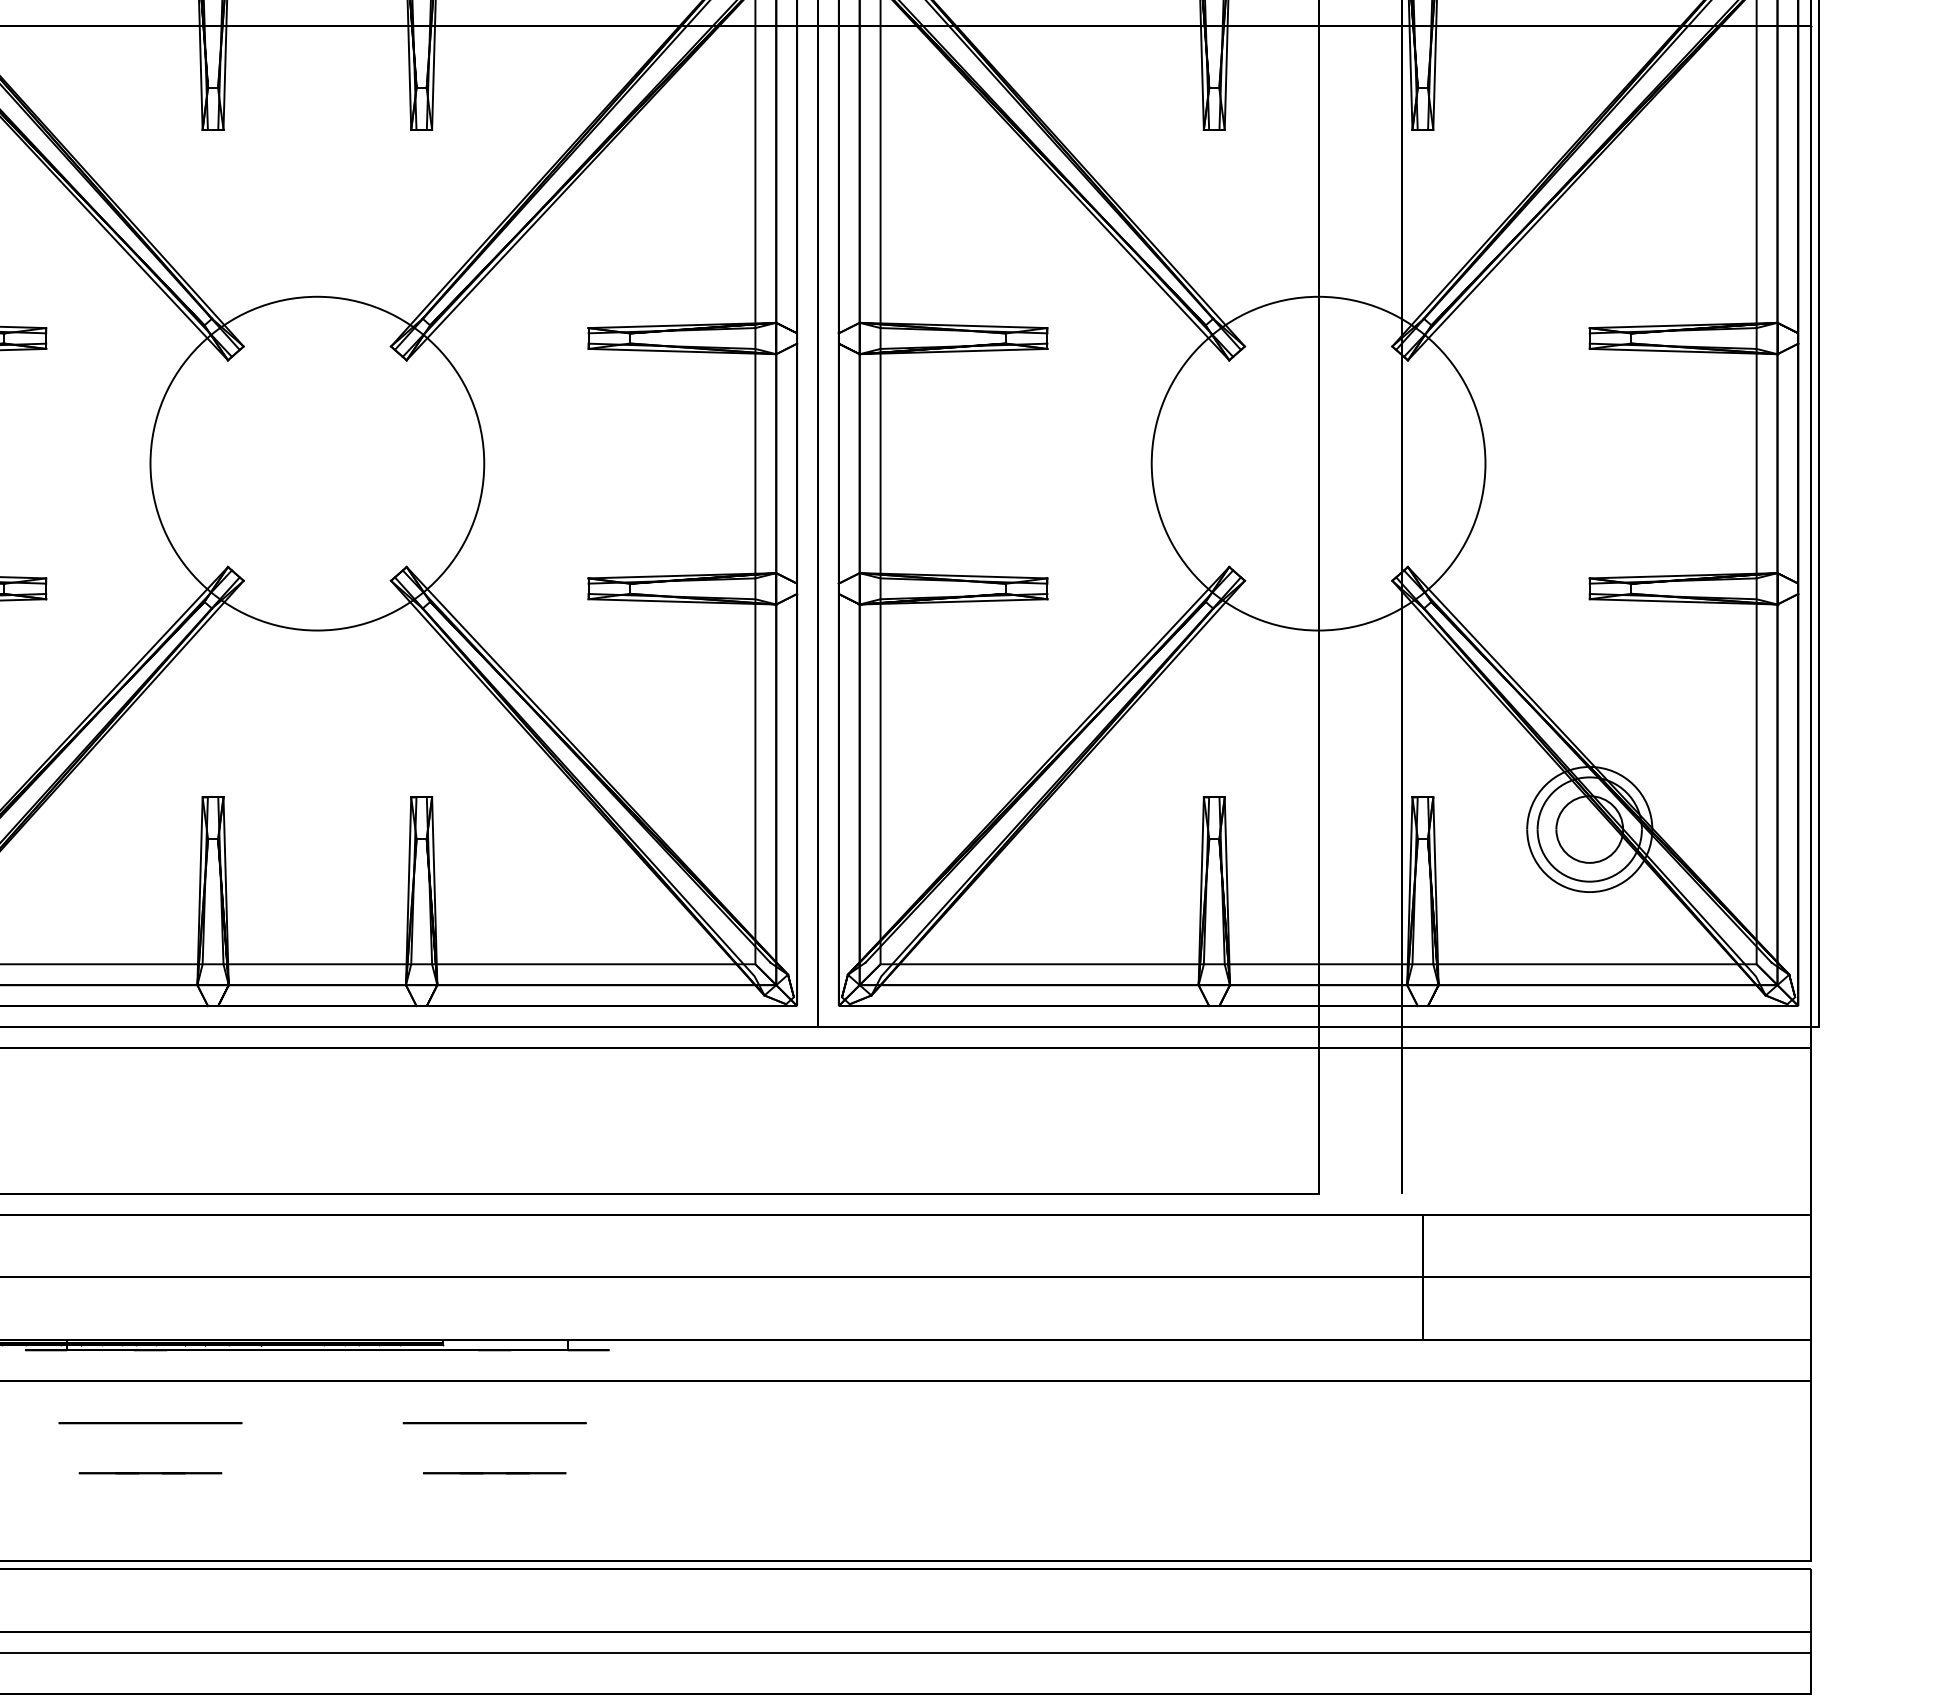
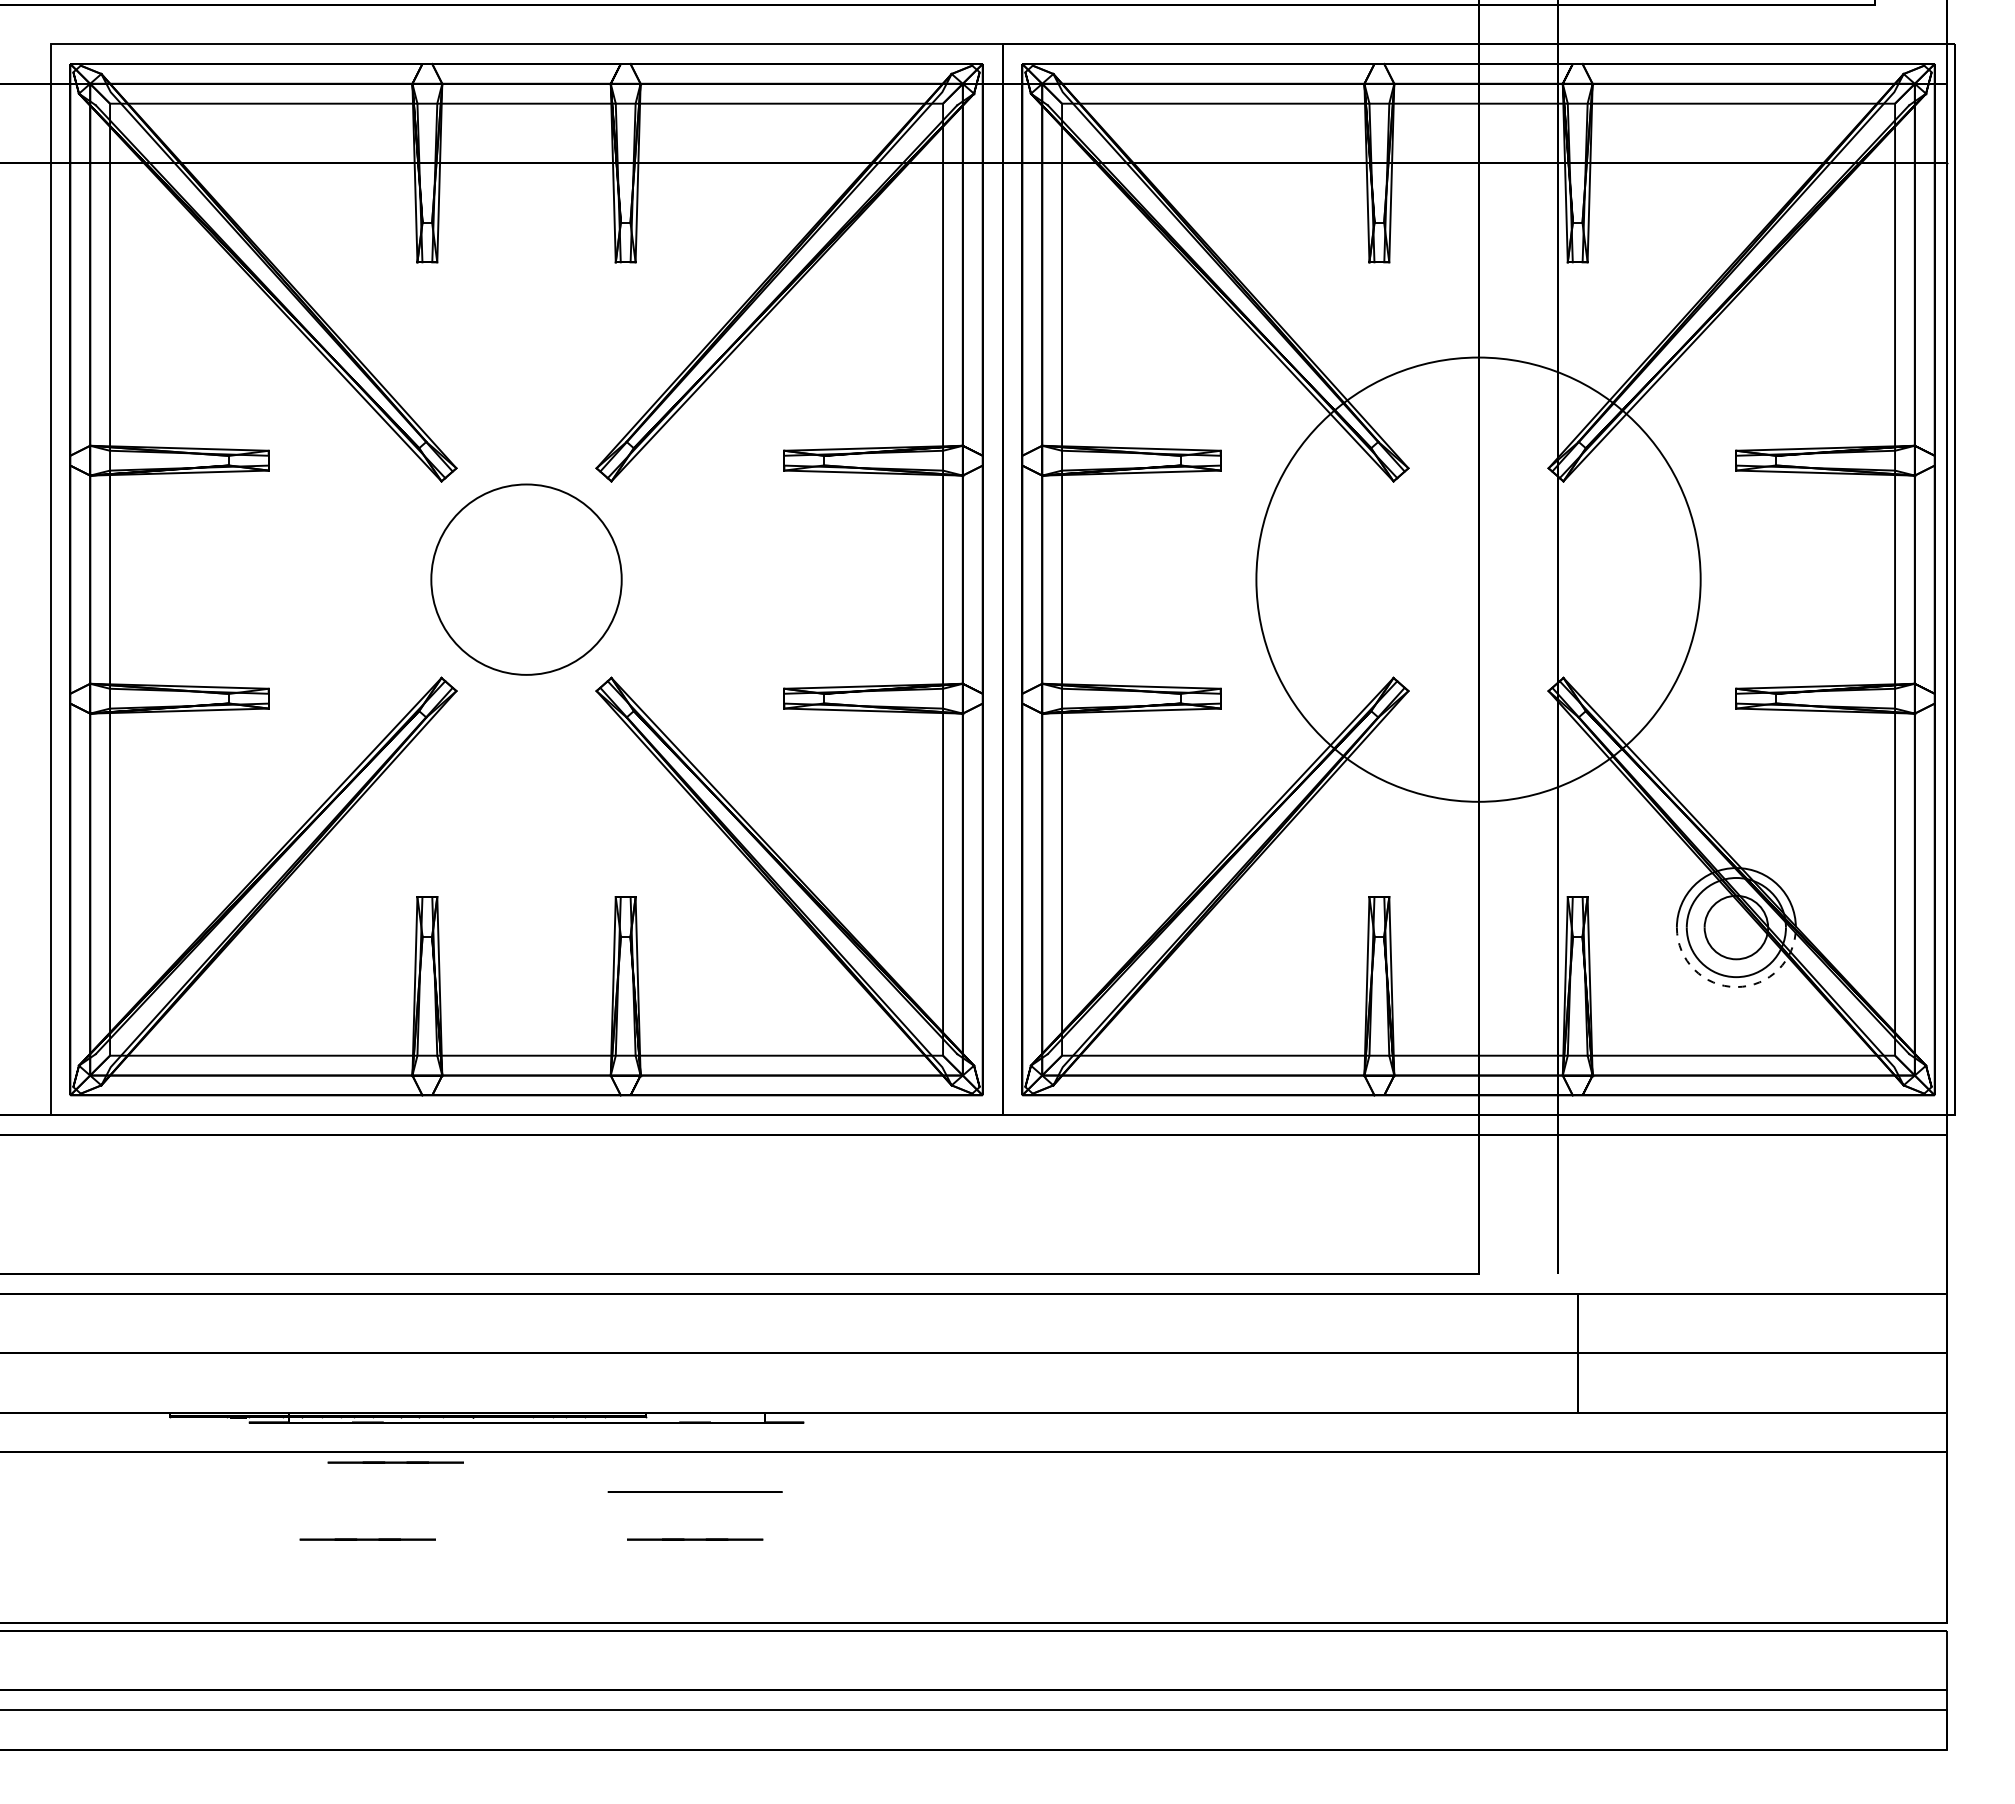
circle: (317, 463) -> (526, 579), size x0.6
circle: (1318, 463) -> (1478, 579), size x1.4
arc: (1589, 892) -> (1736, 987), solid -> dashed
line: (179, 1392) -> (395, 1462), added
circle: (150, 1422) -> (367, 1491), removed

